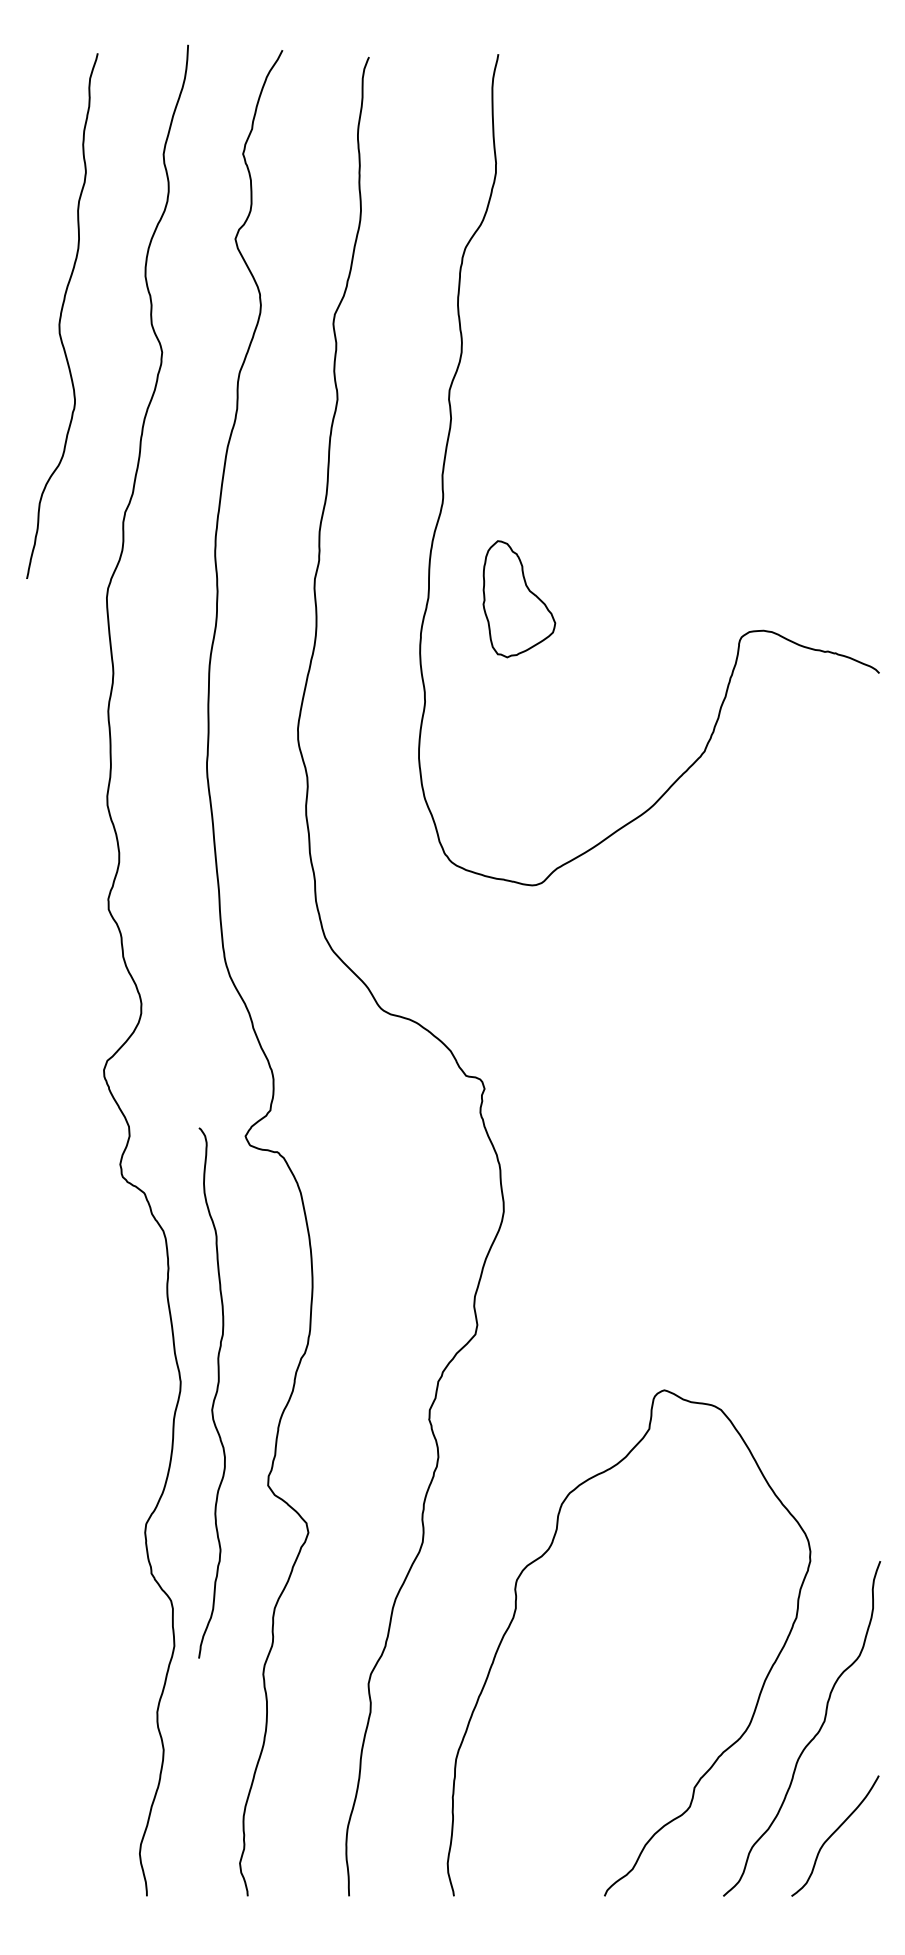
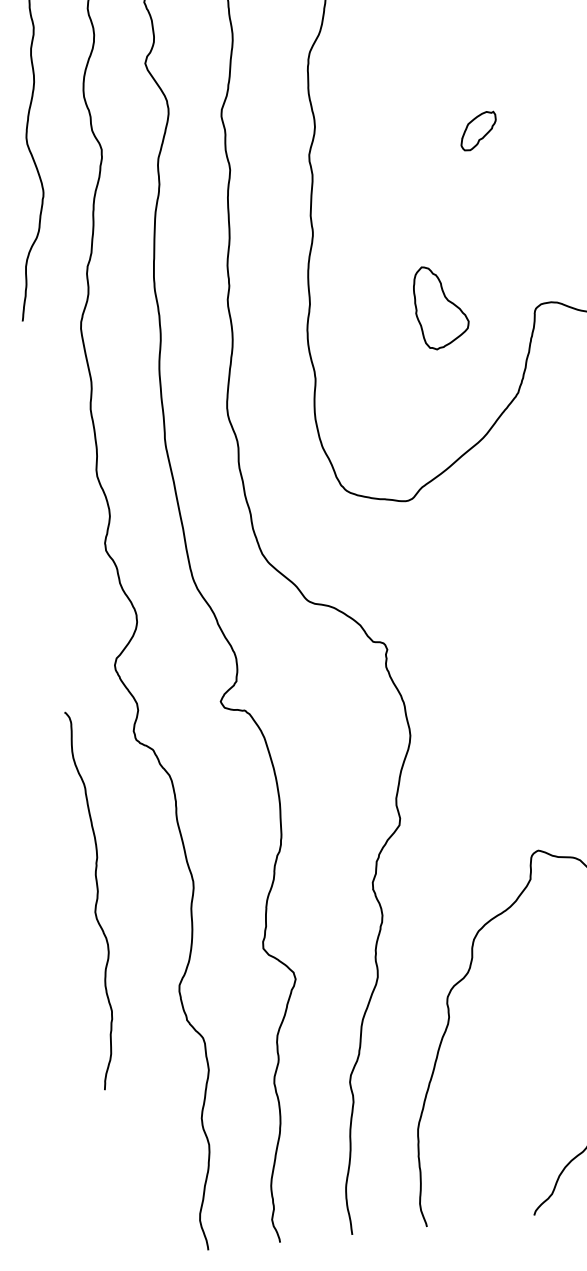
part: (687, 382) -> (478, 131), added
part: (519, 599) -> (441, 307), moved
curve: (215, 1392) -> (96, 899), moved

